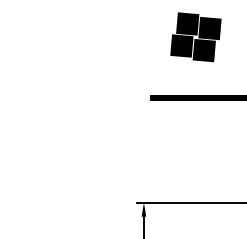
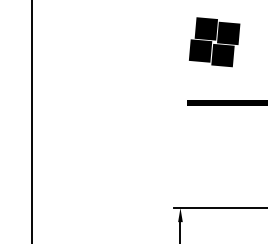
part: (195, 37) -> (214, 42), moved

